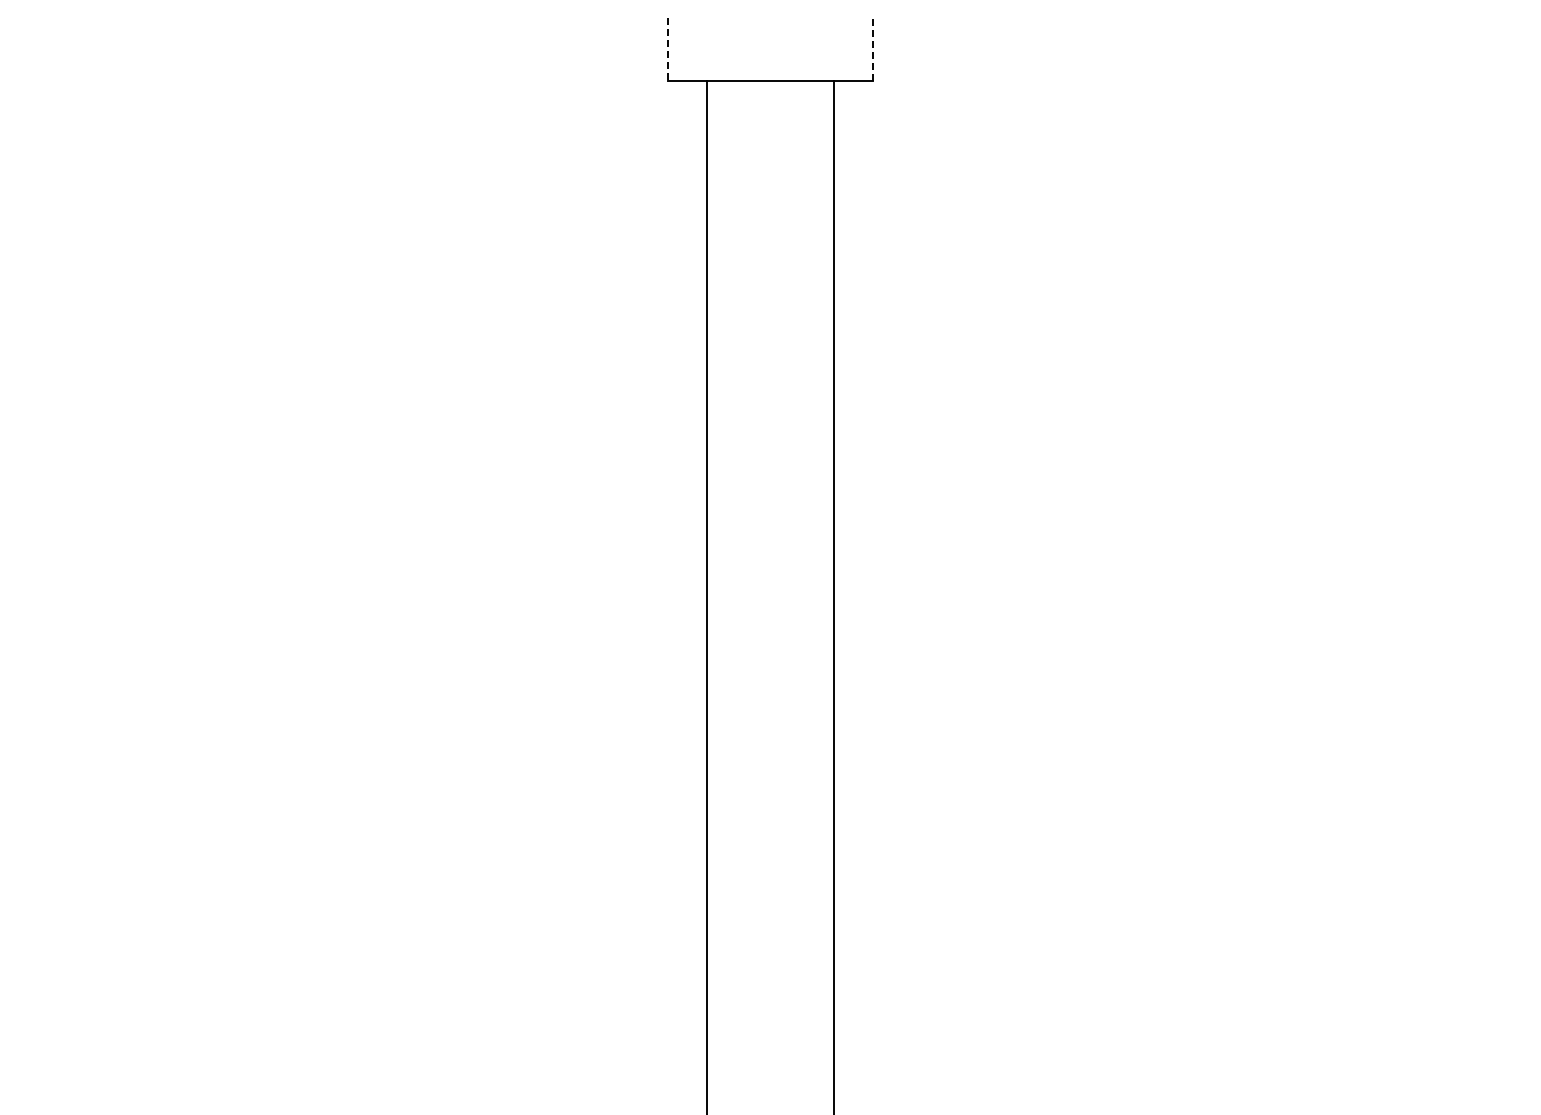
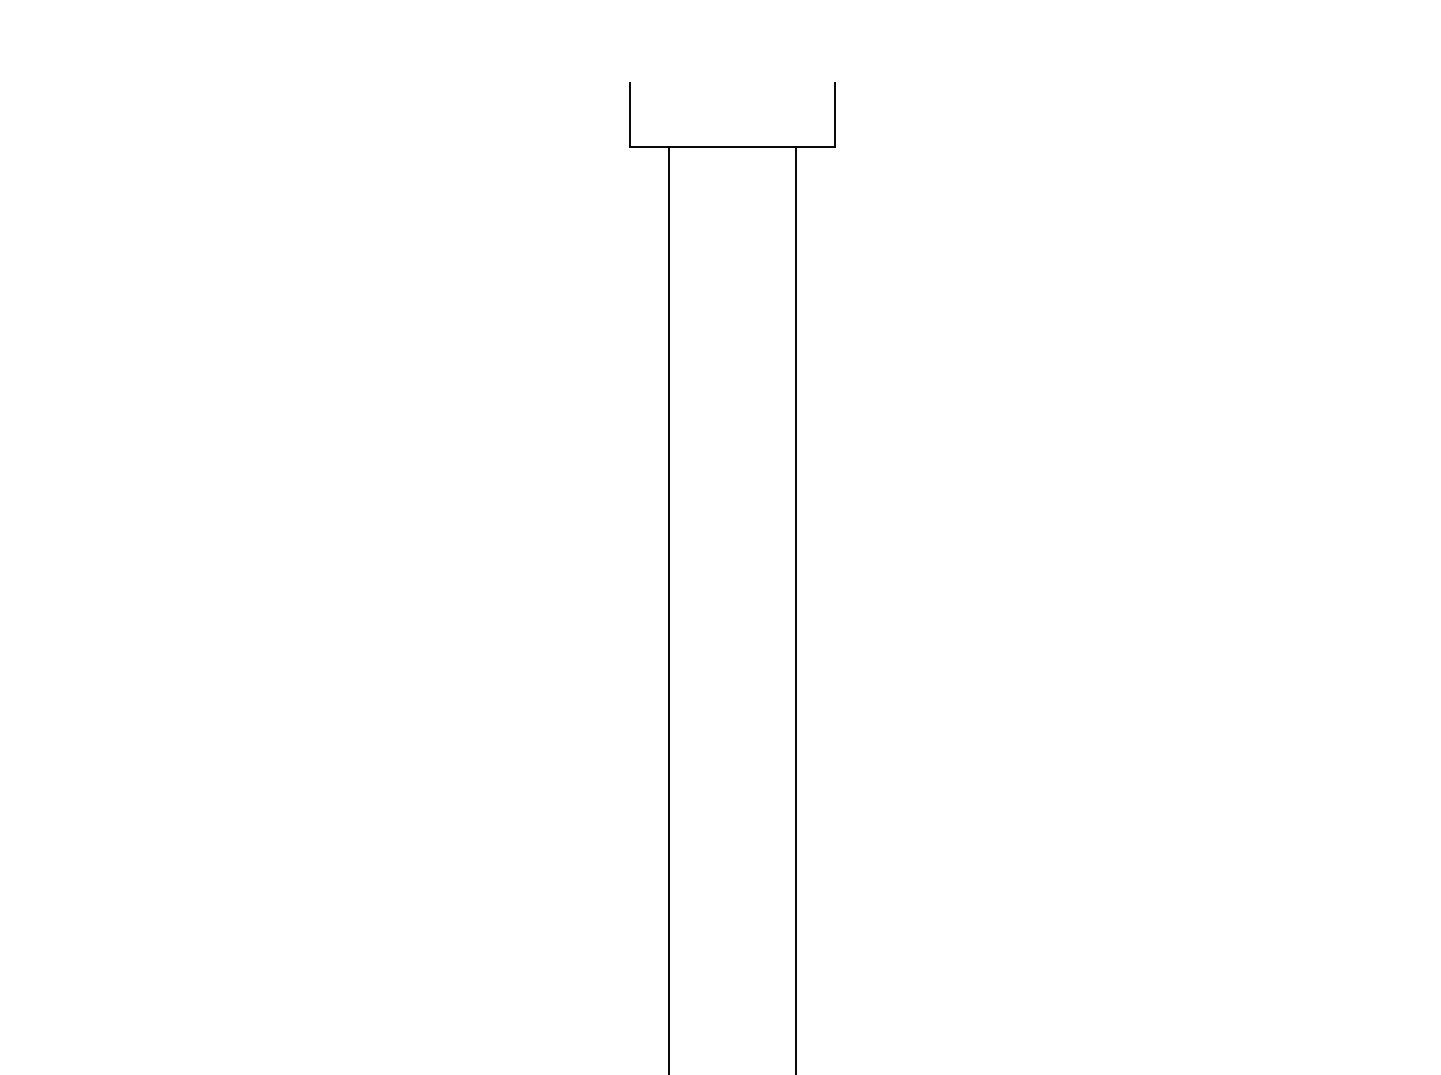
line: (667, 49) -> (629, 115), dashed -> solid
line: (873, 49) -> (835, 115), dashed -> solid

